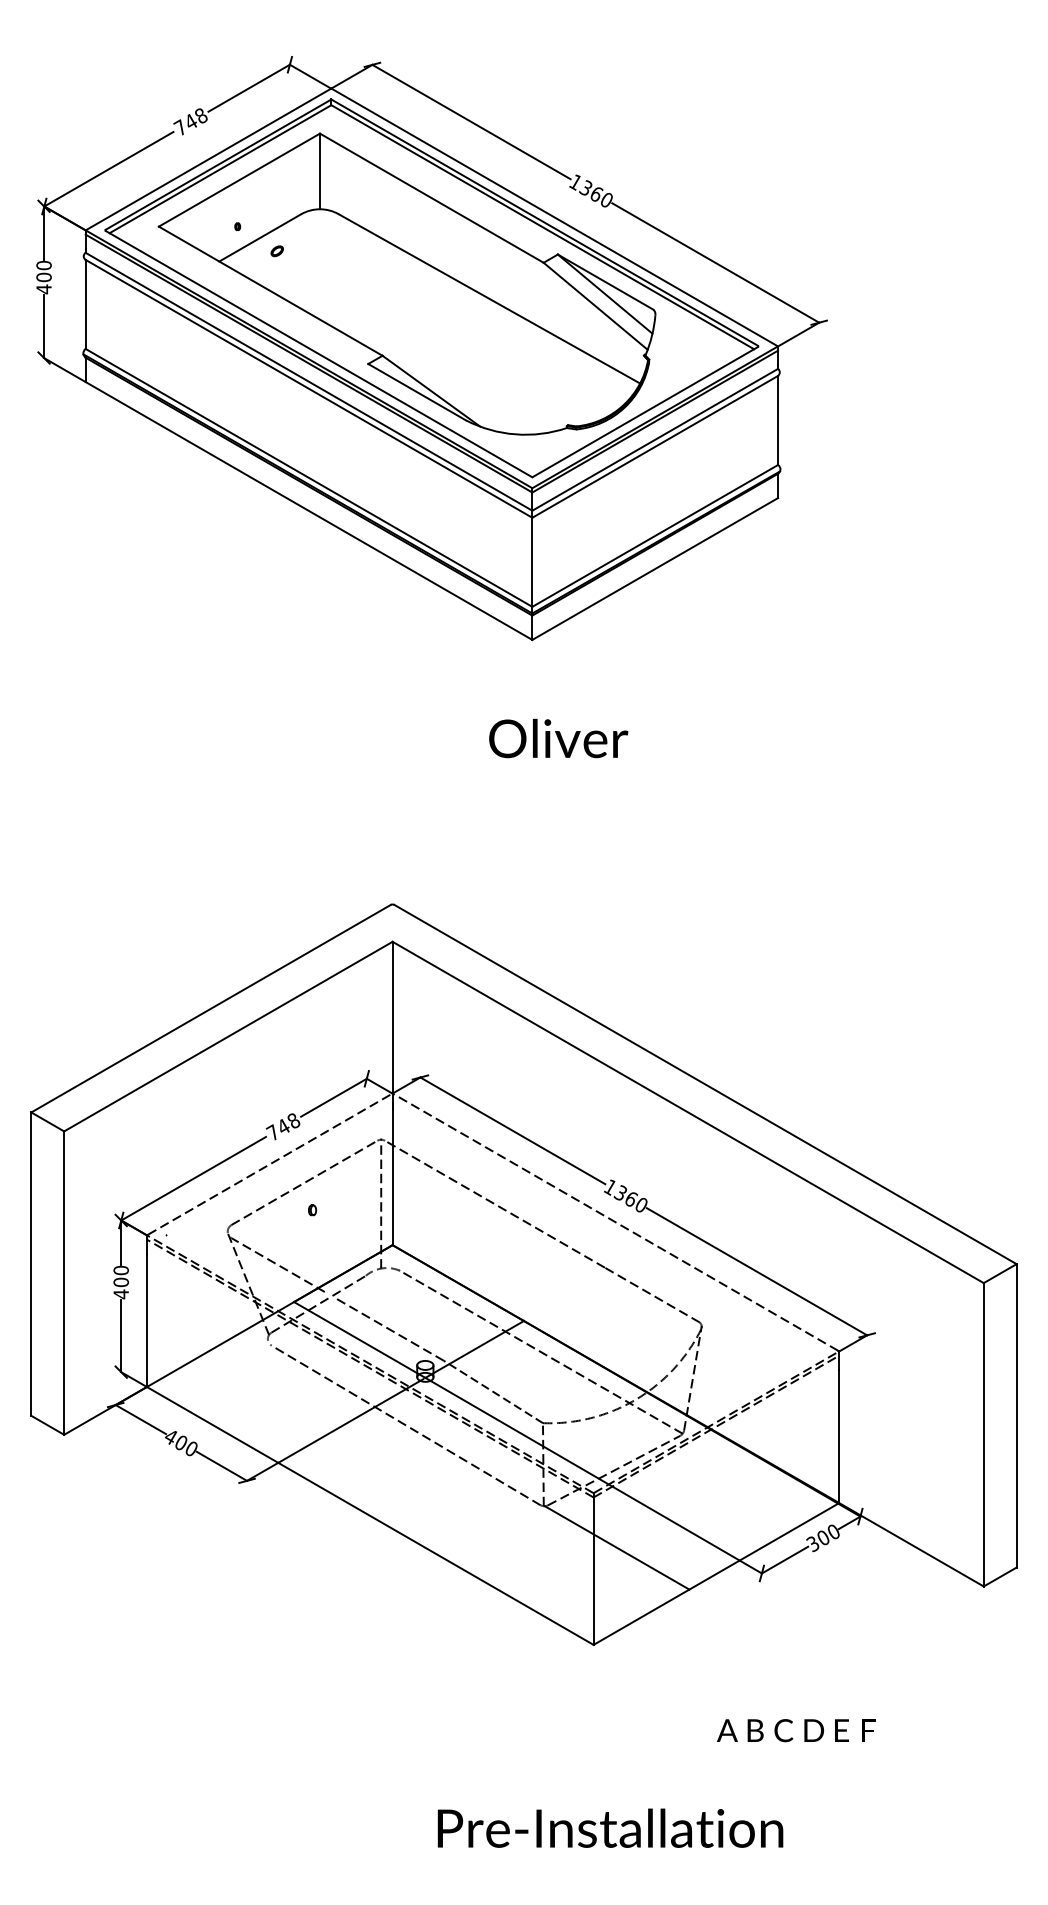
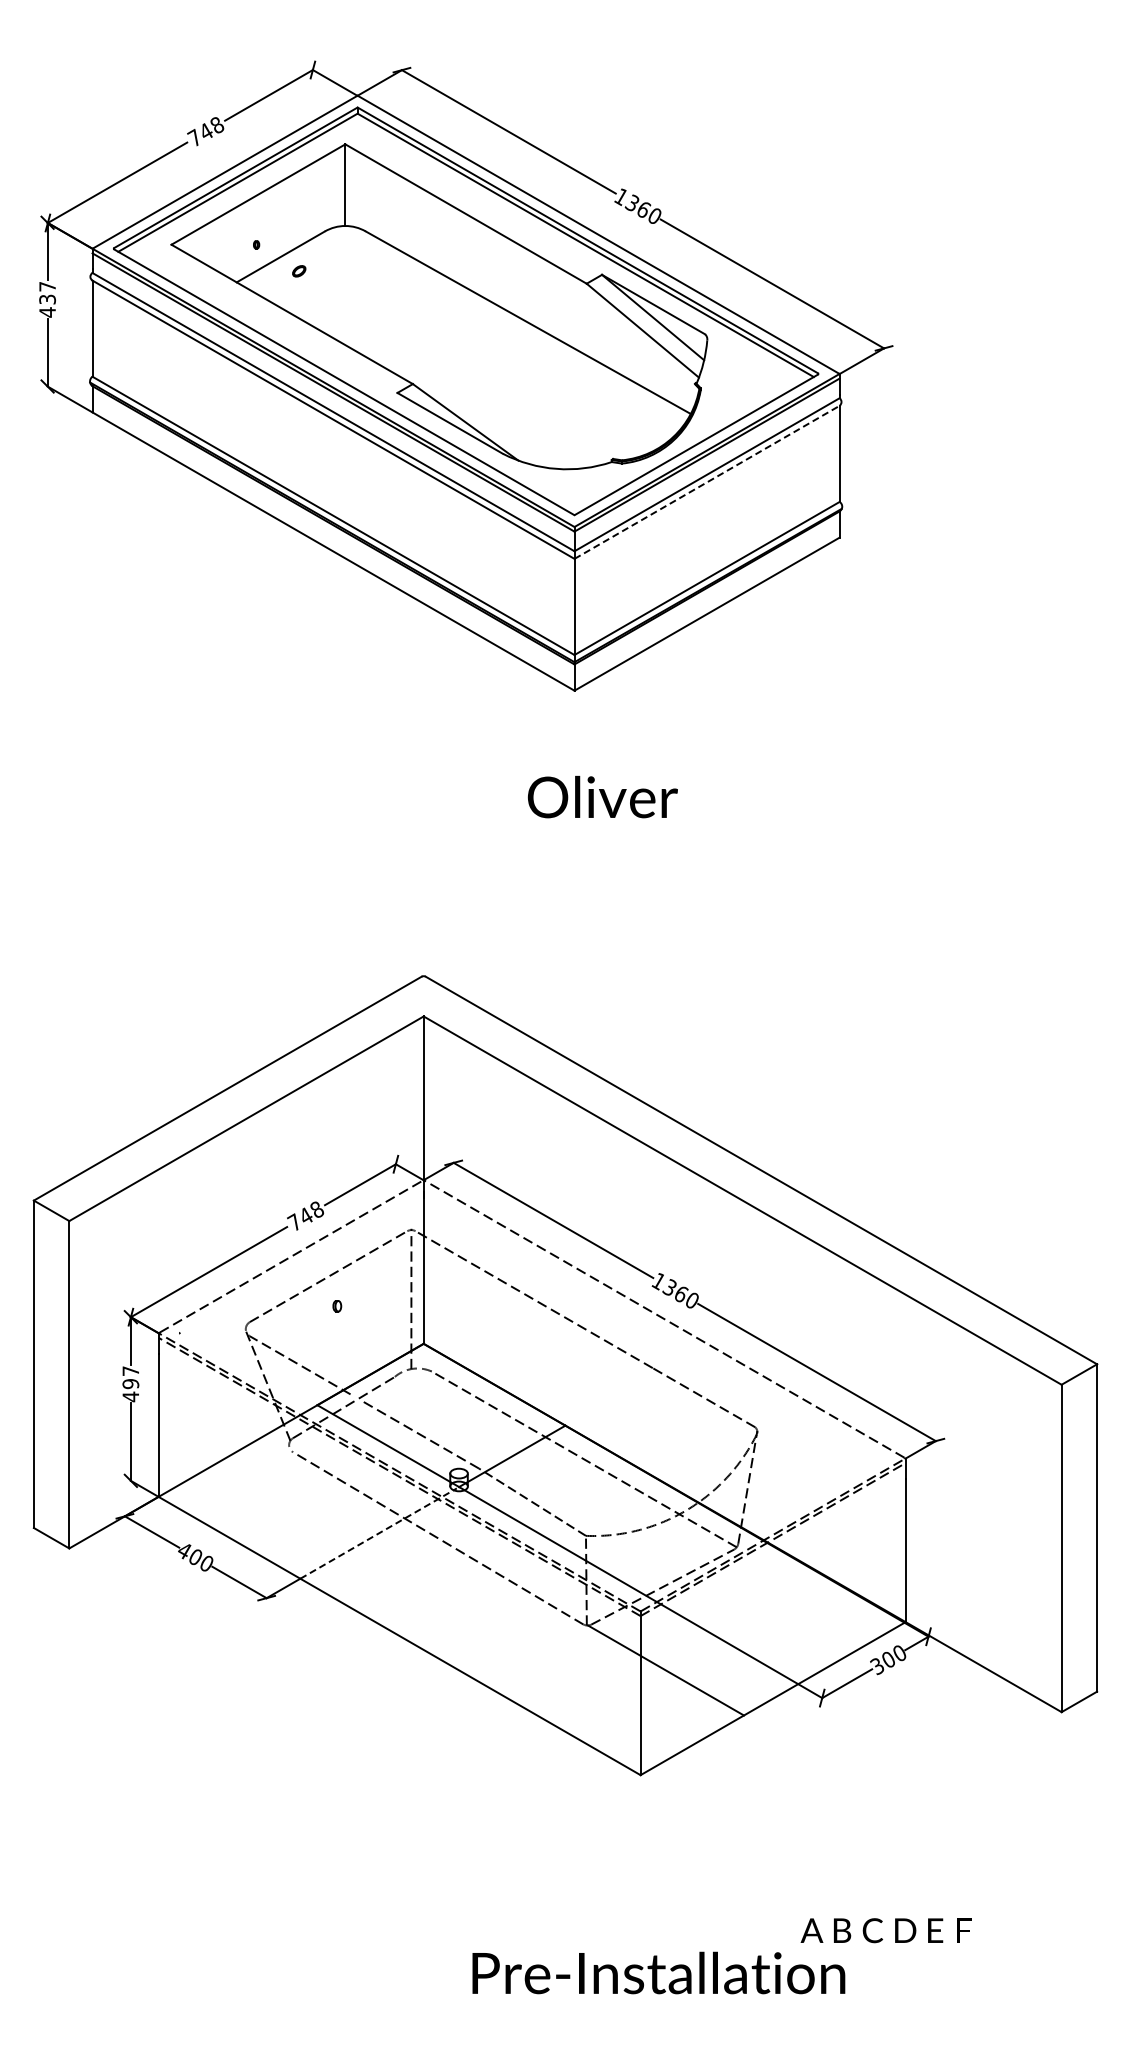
text: (43, 270) -> (47, 292), 400 -> 437
line: (655, 446) -> (707, 482), solid -> dashed
text: (120, 1276) -> (130, 1377), 400 -> 497
line: (351, 1420) -> (379, 1533), solid -> dashed
text: (795, 1730) -> (885, 1930), moved

